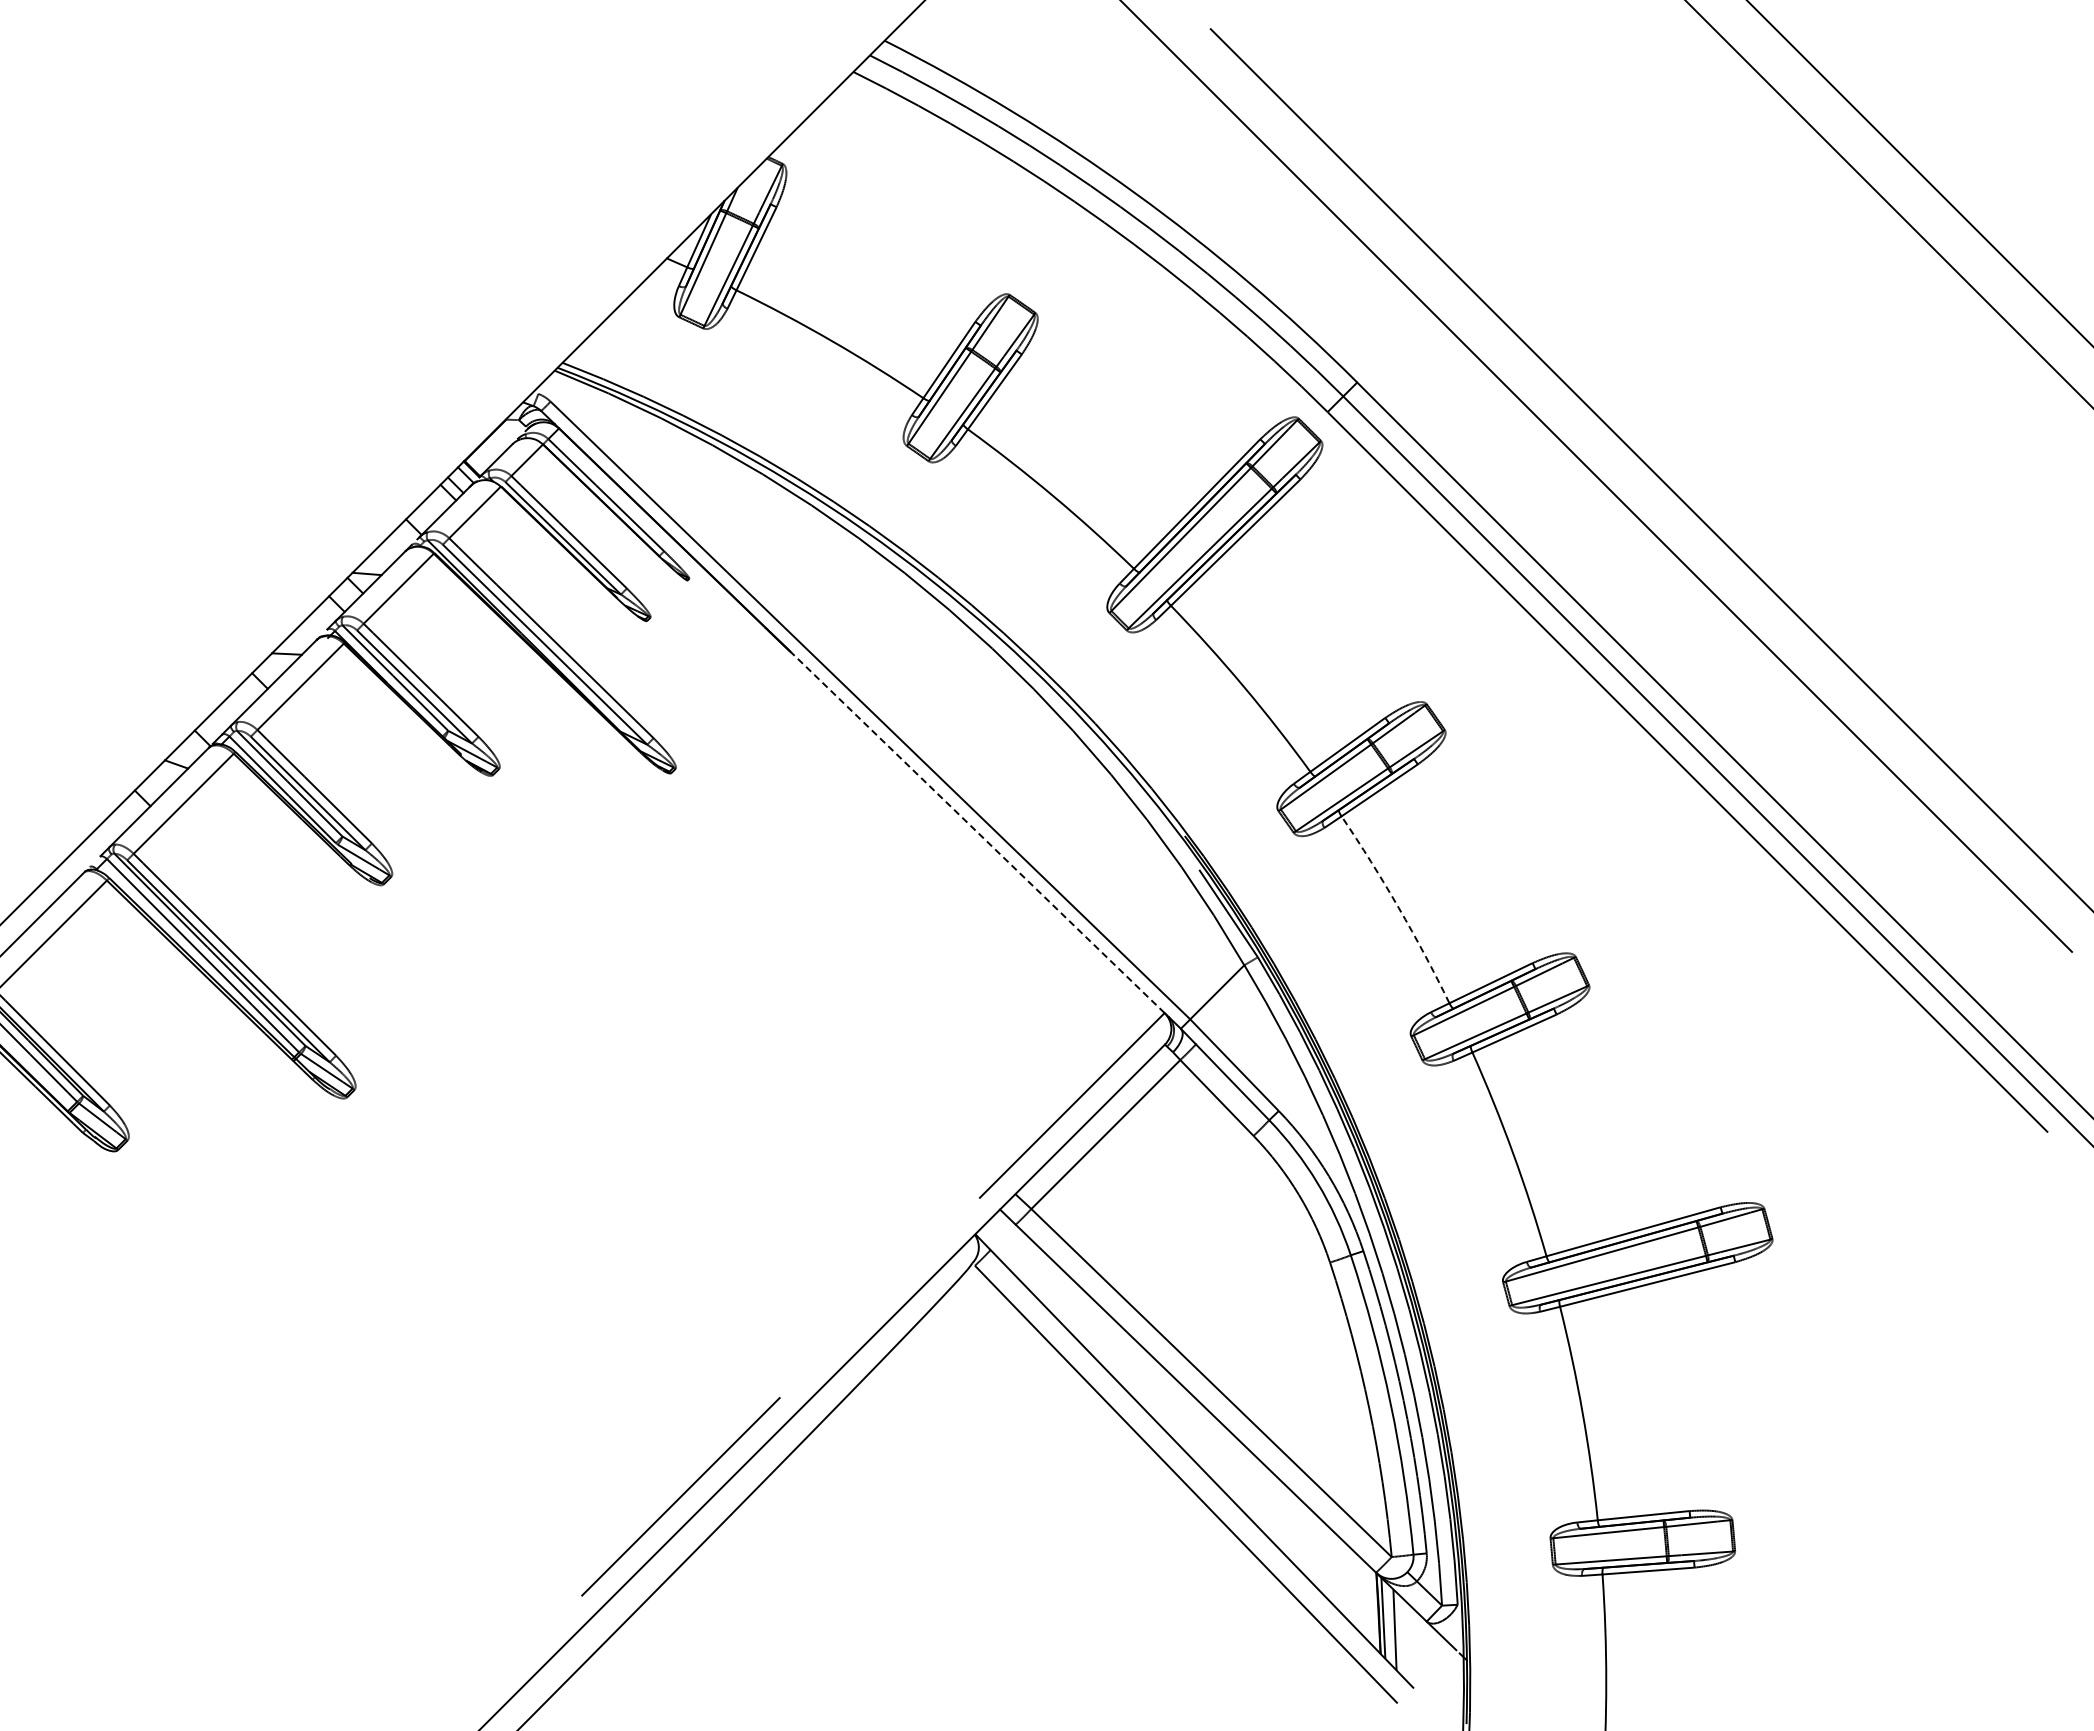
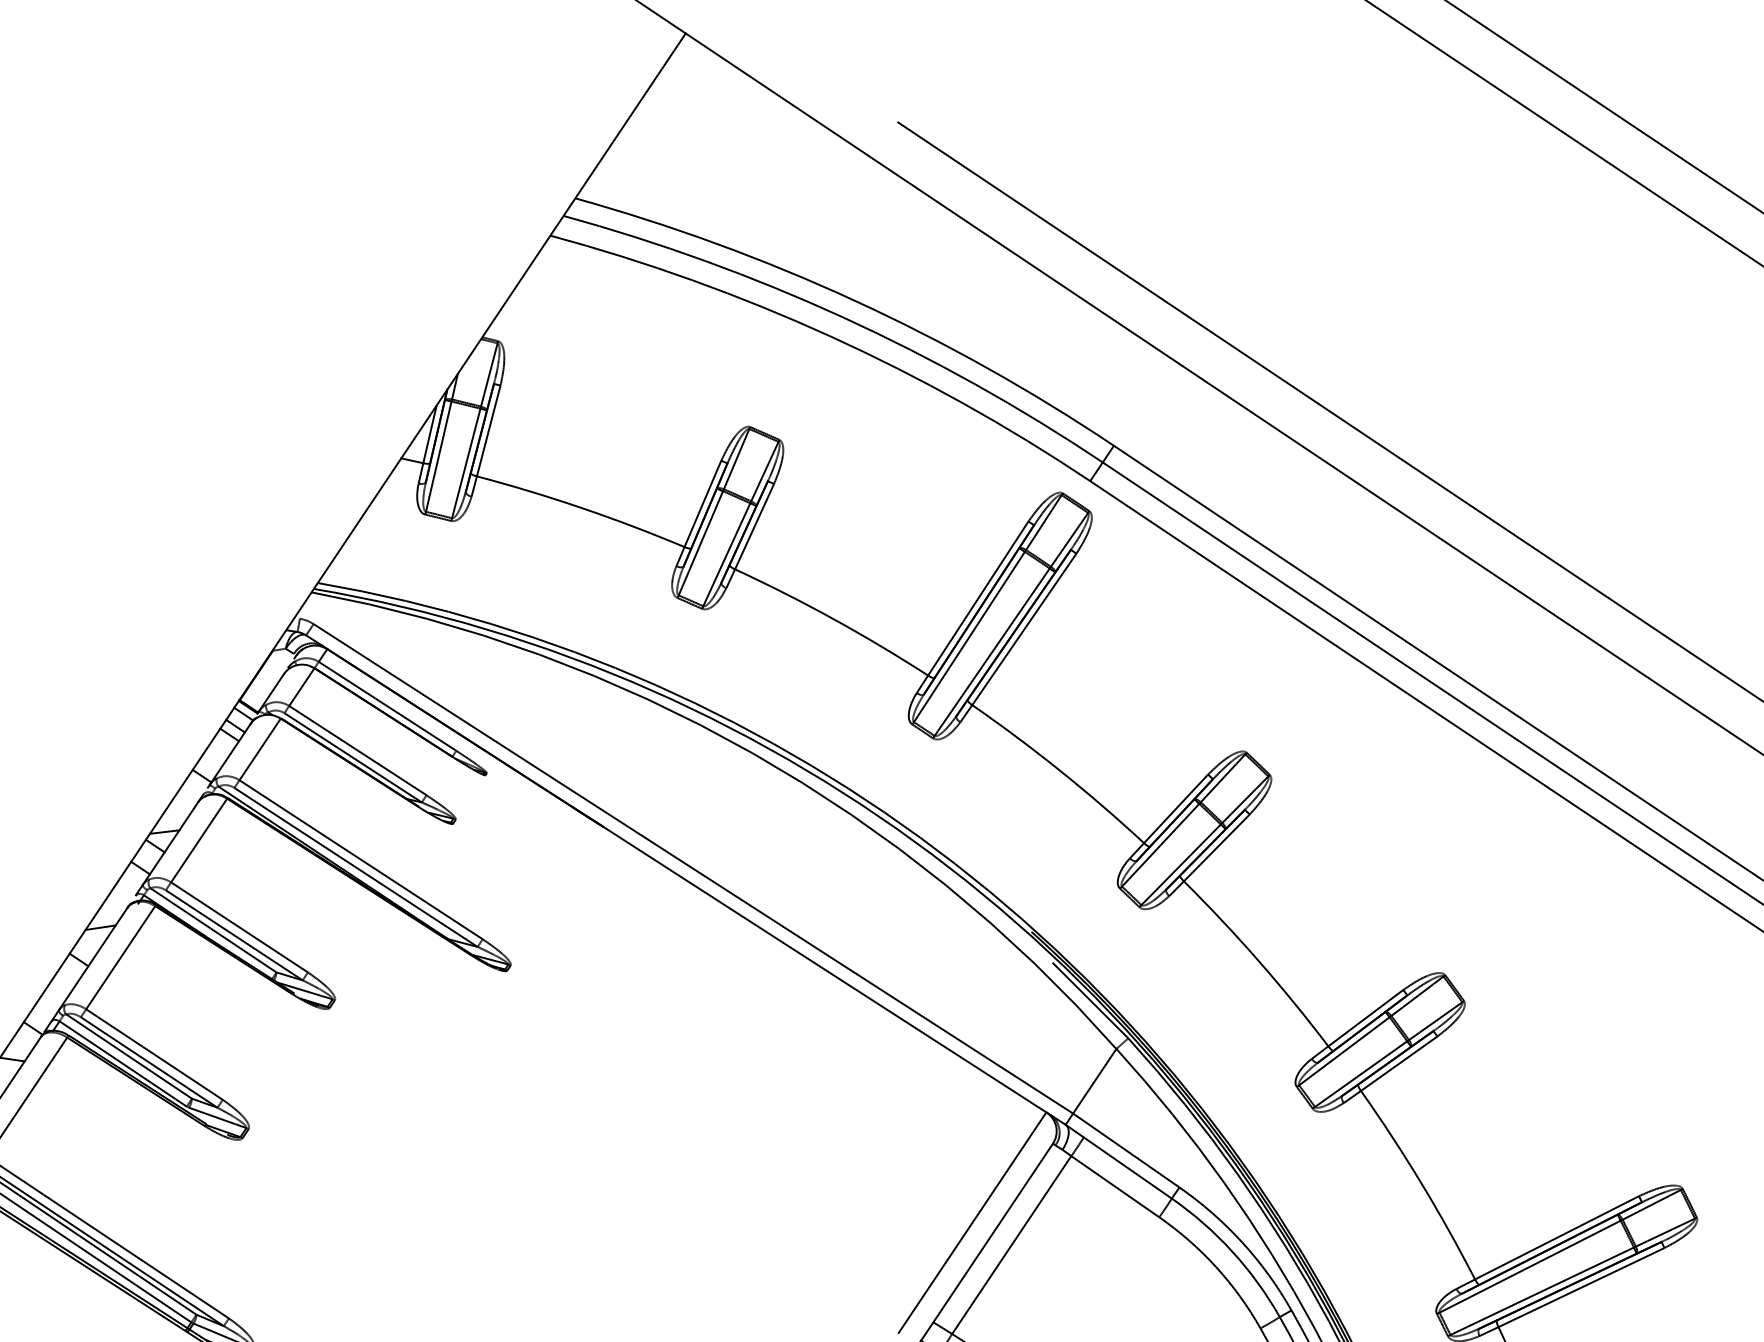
line: (977, 832) -> (824, 969), dashed -> solid
arc: (1398, 907) -> (1258, 960), dashed -> solid

